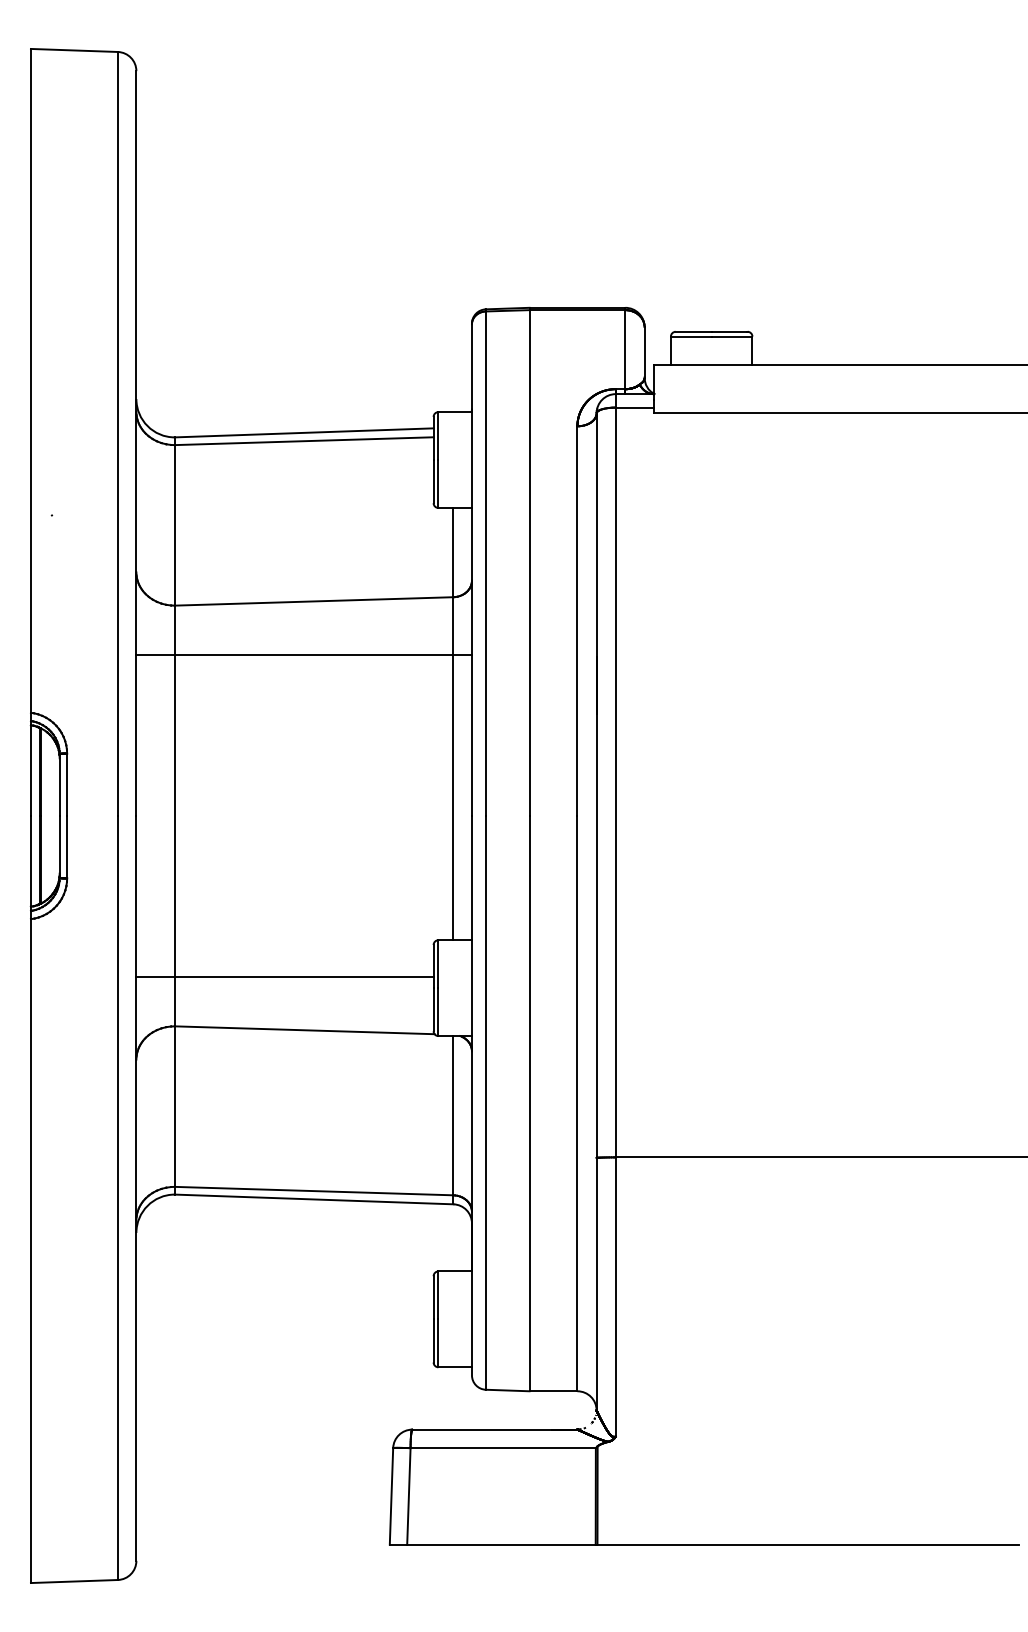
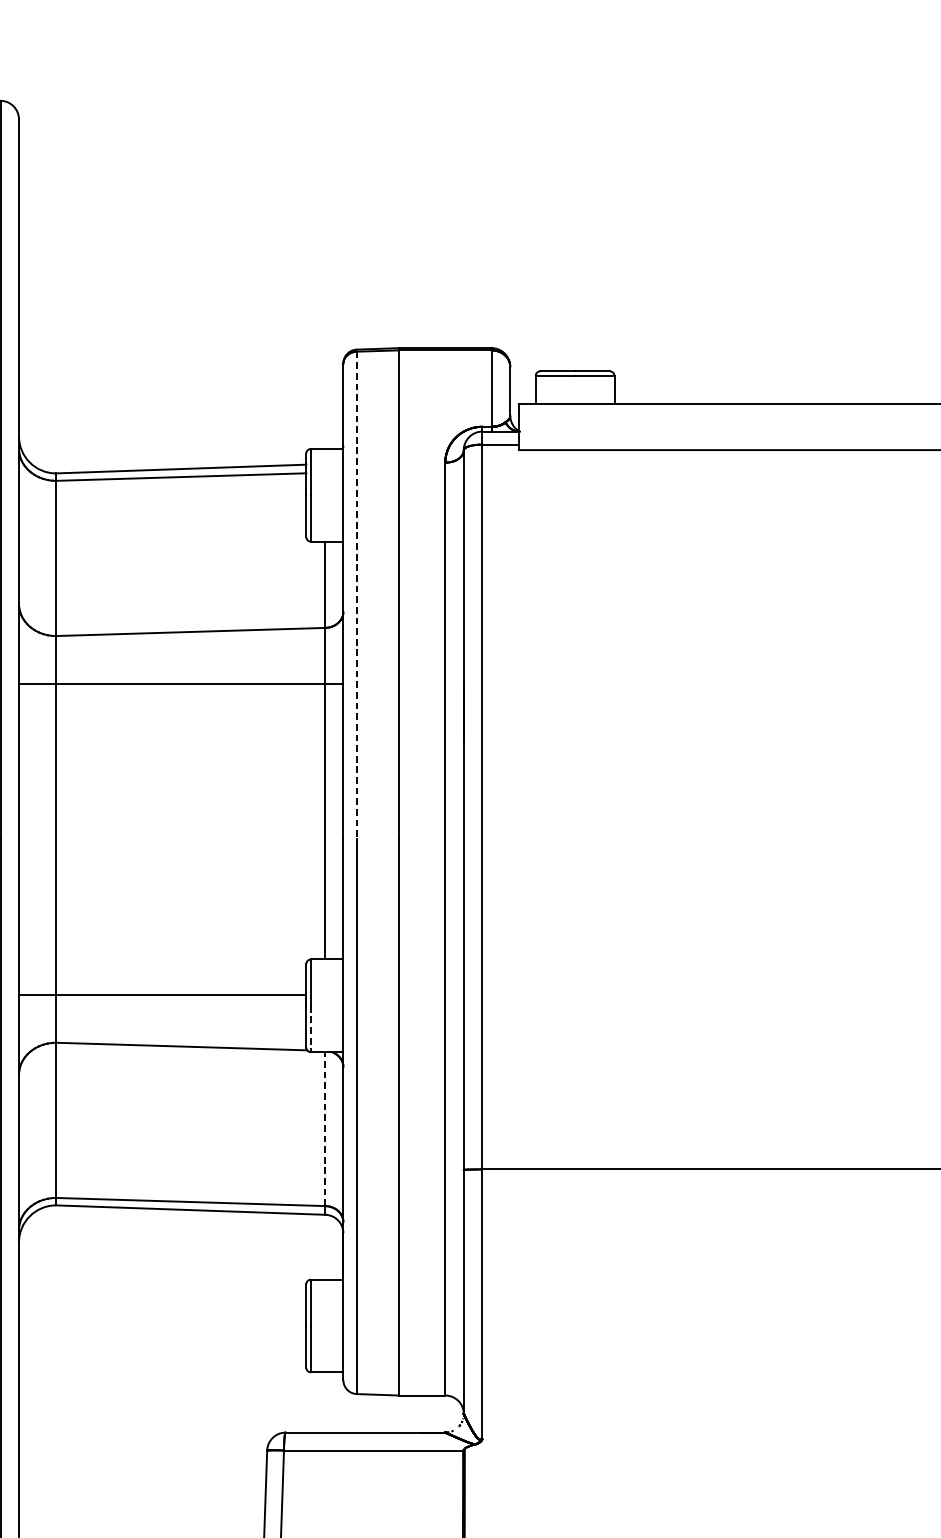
line: (485, 564) -> (356, 596), solid -> dashed
line: (438, 1012) -> (311, 1029), solid -> dashed
line: (453, 1115) -> (325, 1128), solid -> dashed

